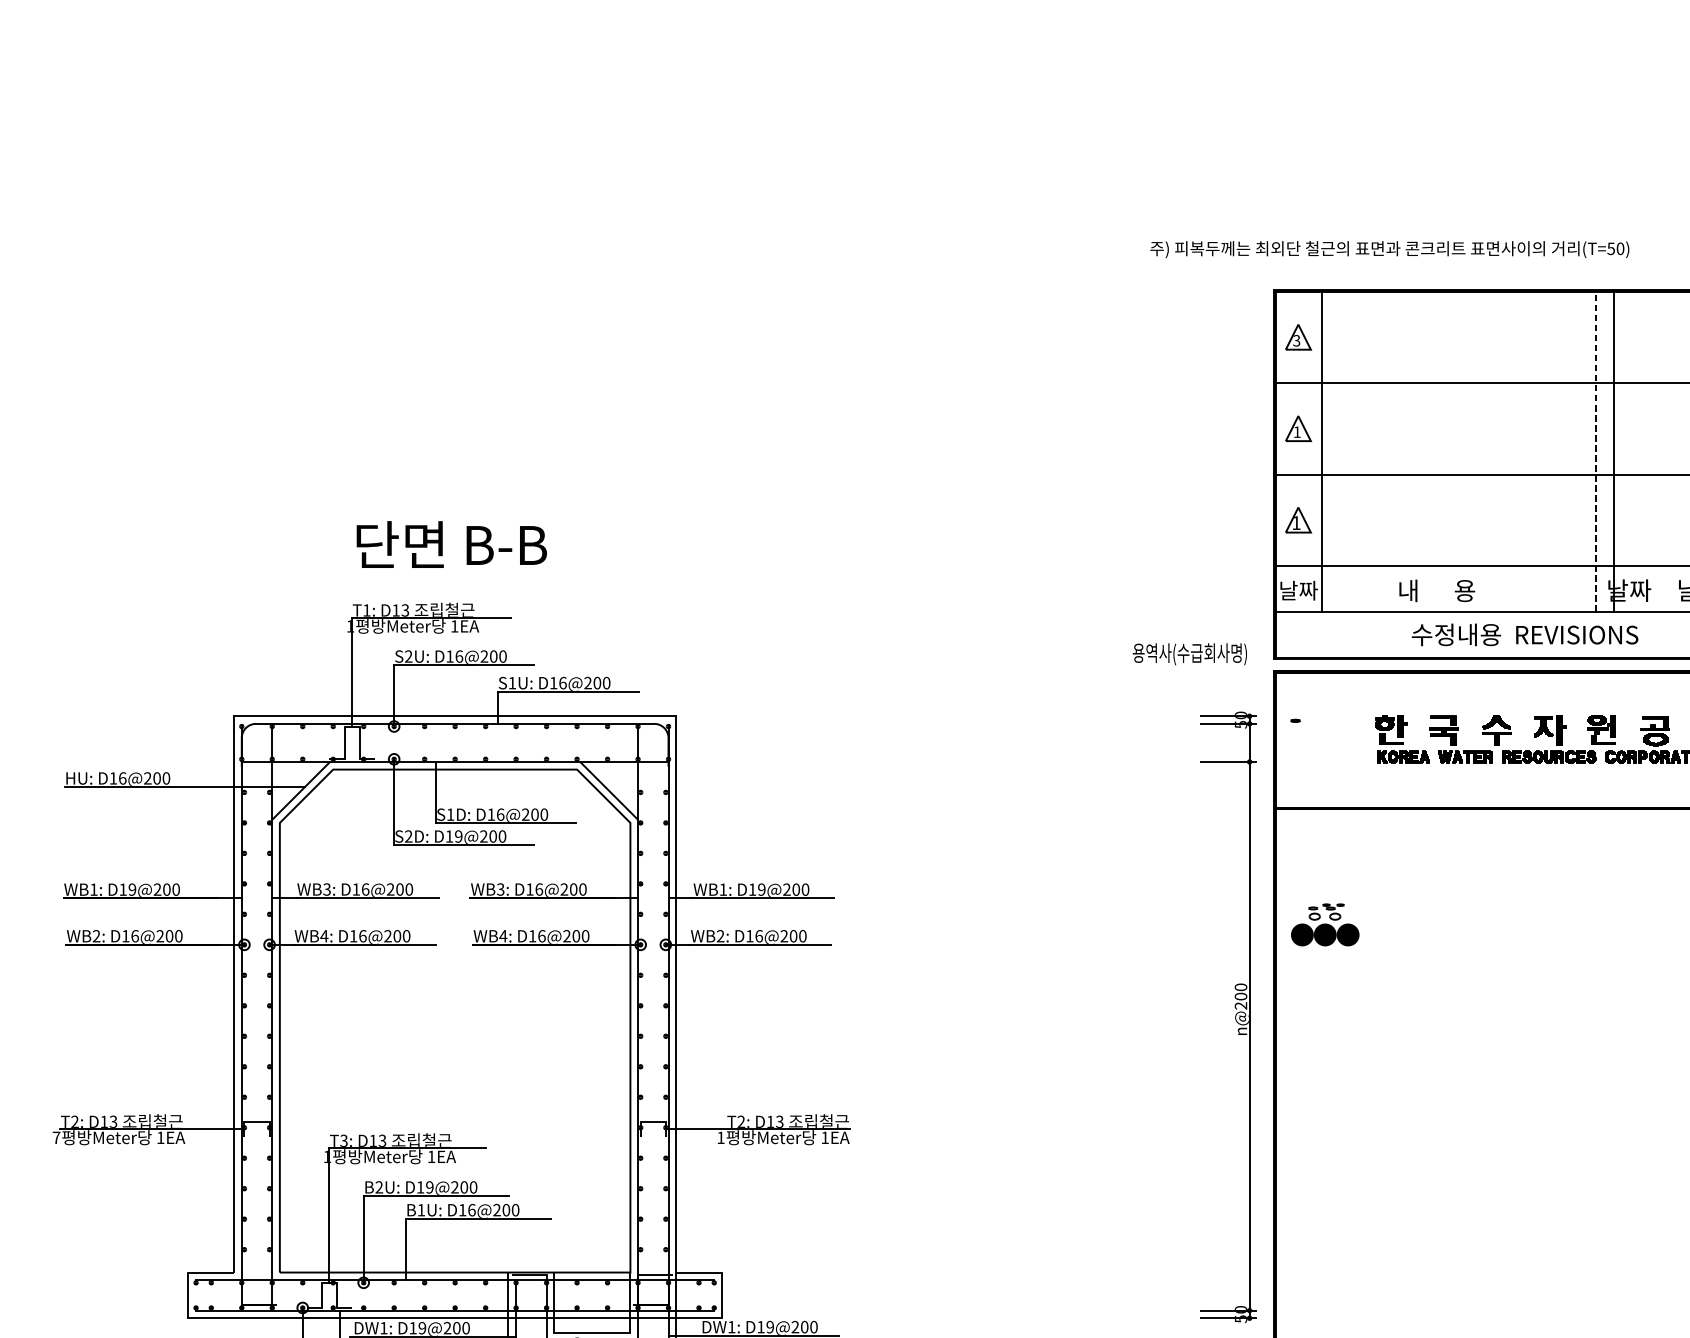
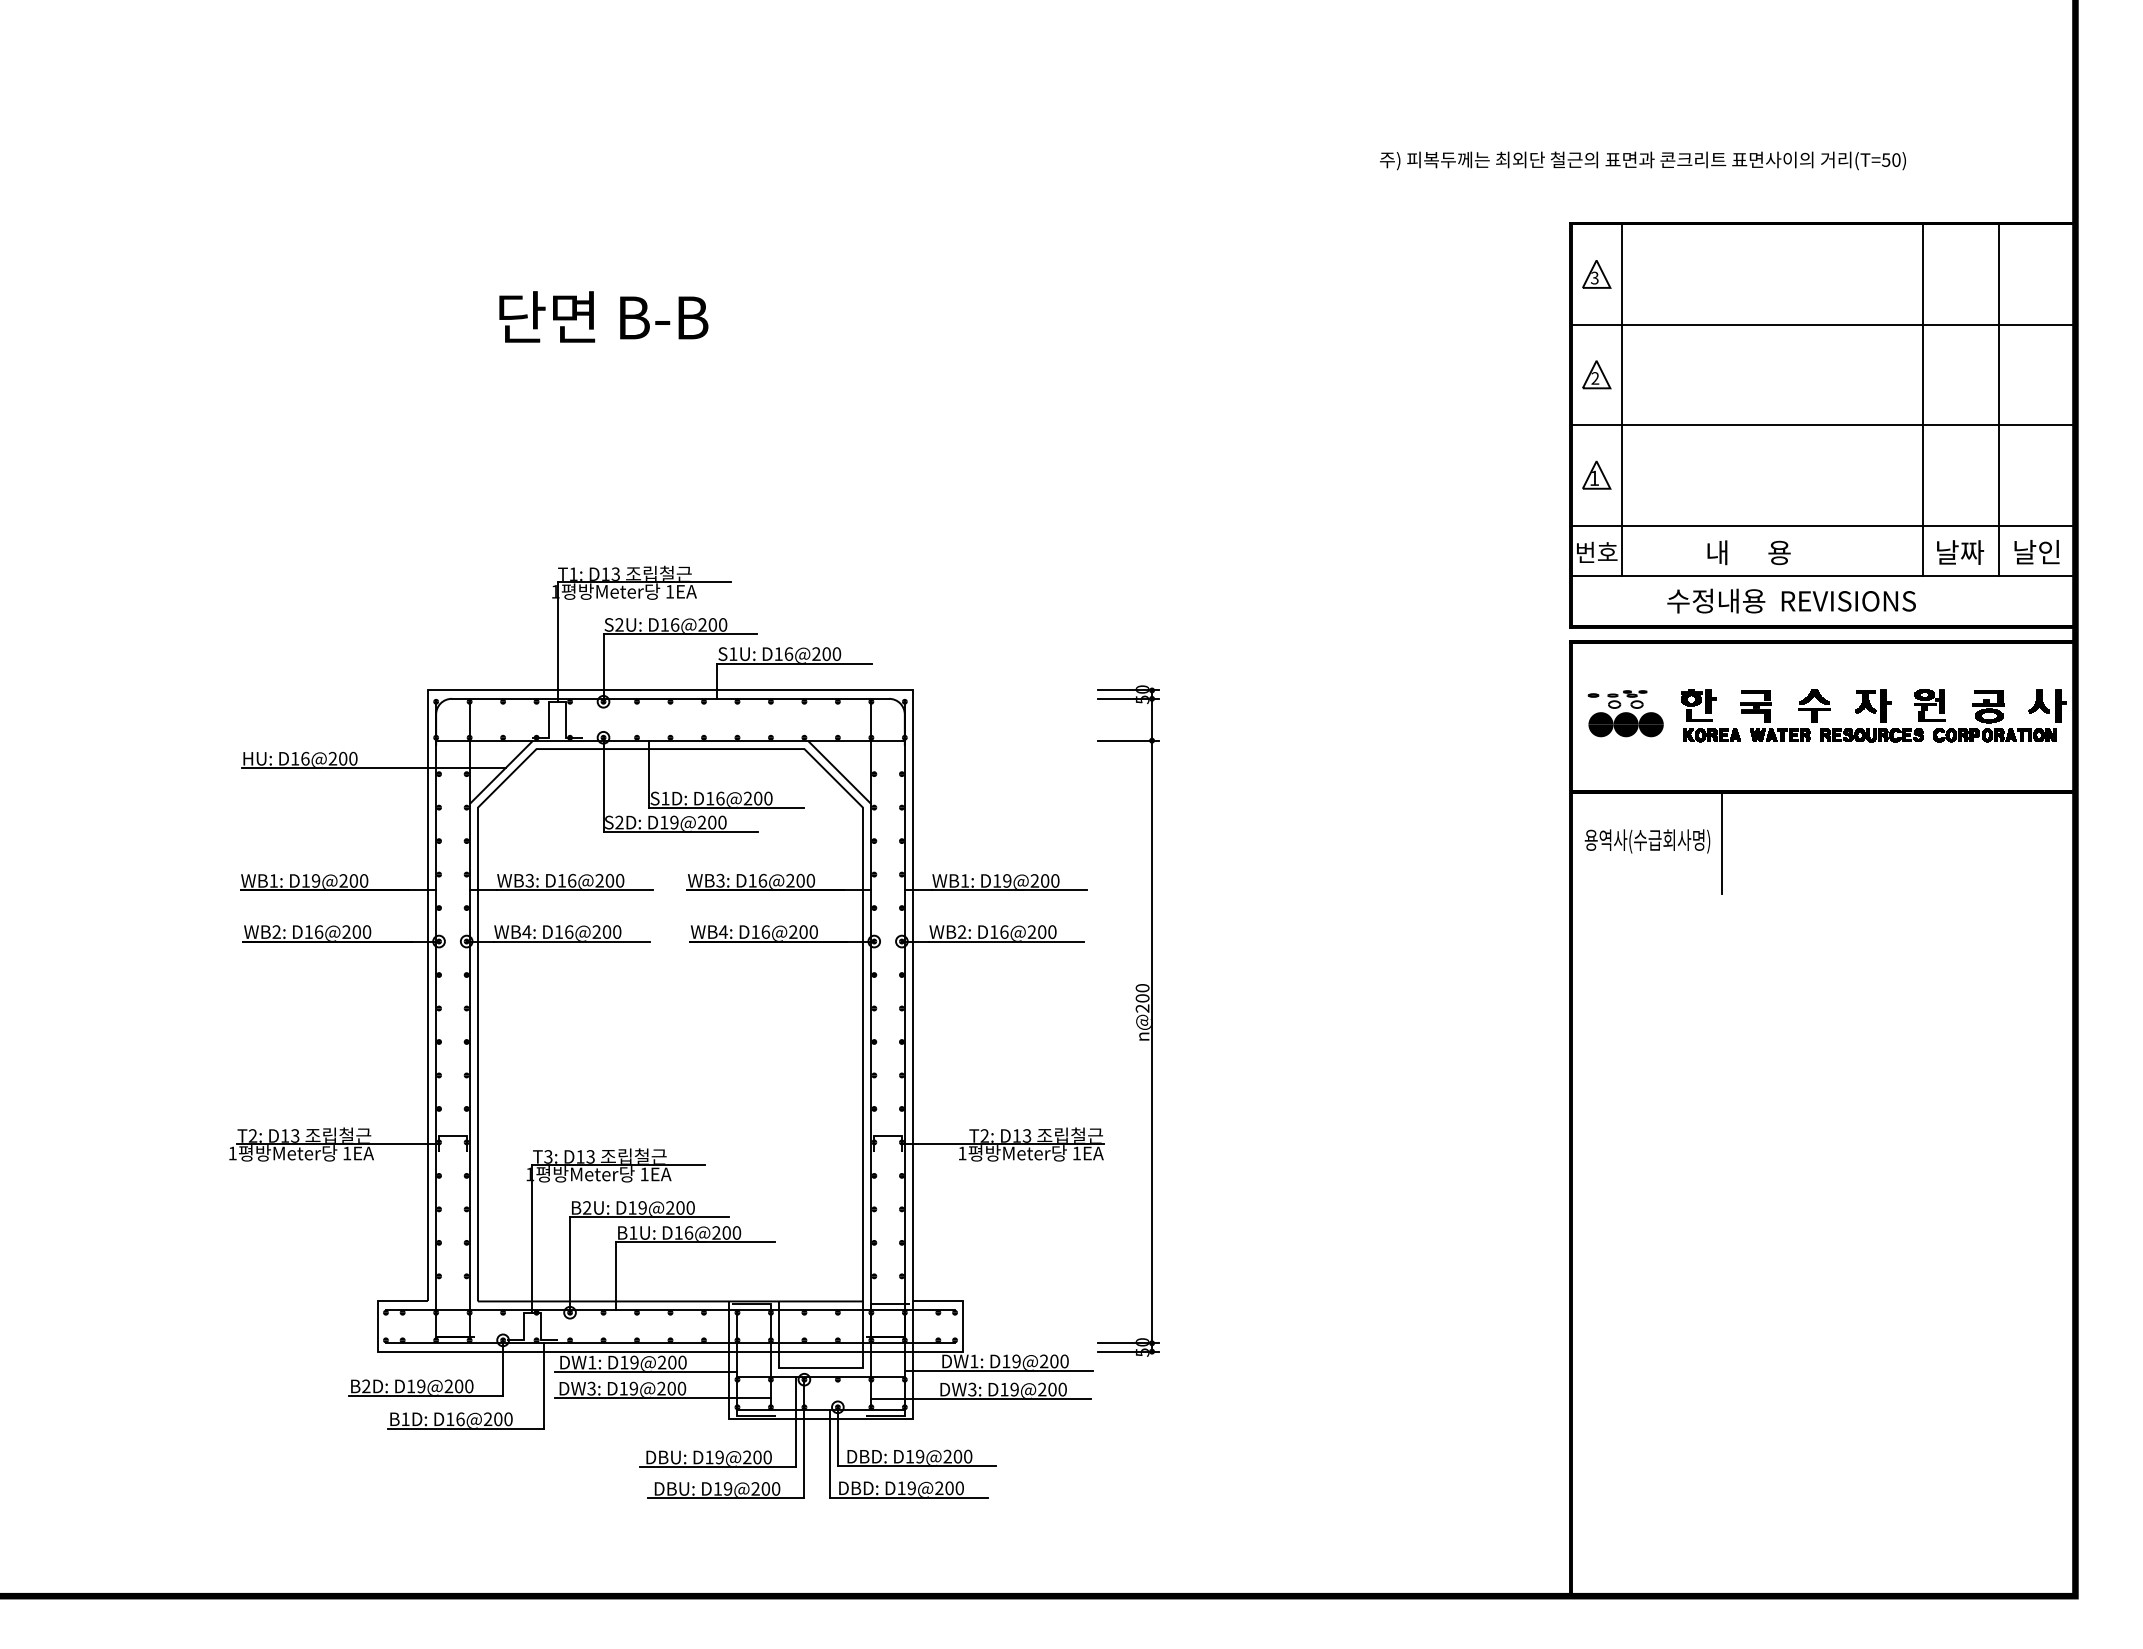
text: (1389, 249) -> (1642, 160), moved
text: (1297, 432) -> (1595, 378), 1 -> 2
line: (1614, 451) -> (1998, 399), moved
line: (1596, 452) -> (1923, 400), dashed -> solid
text: (451, 544) -> (603, 316), moved
text: (1299, 590) -> (1597, 552), 날짜 -> 번호
text: (1524, 634) -> (1791, 600), moved
text: (1189, 654) -> (1647, 841), moved
line: (1413, 854) -> (1722, 842), added
part: (1324, 924) -> (1625, 713), moved
part: (1235, 1016) -> (1136, 1020), moved
text: (56, 1137) -> (232, 1153), 7 -> 1

